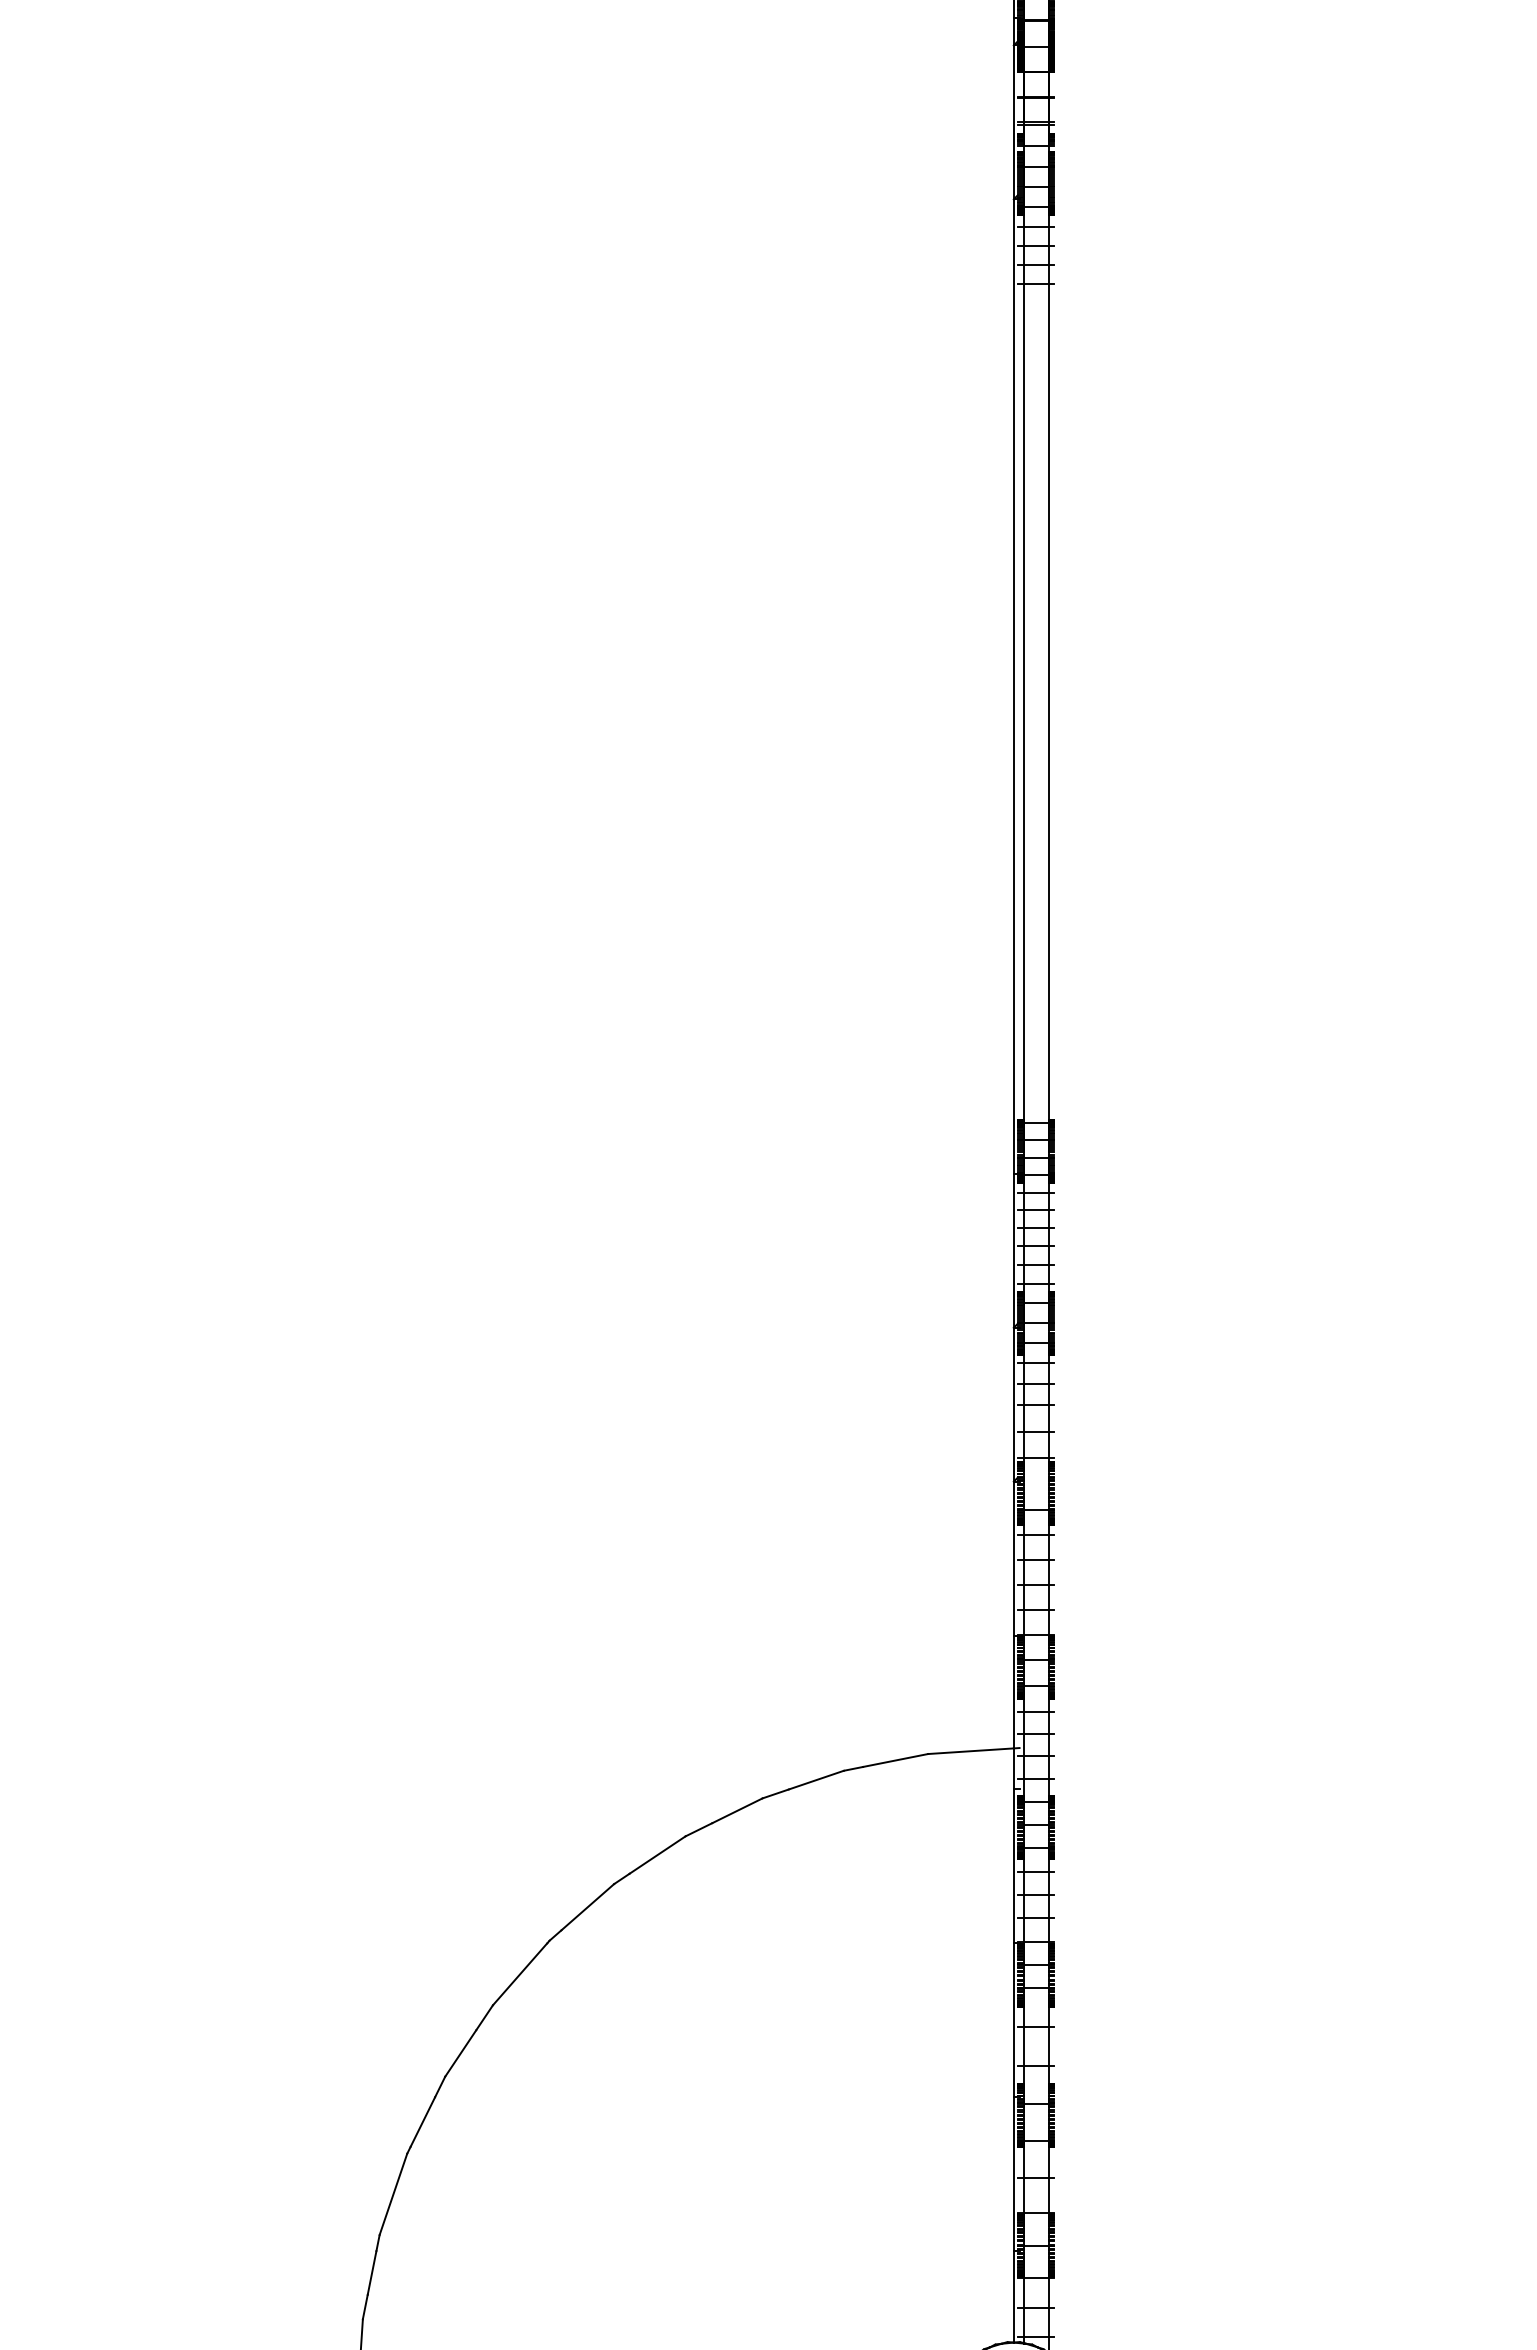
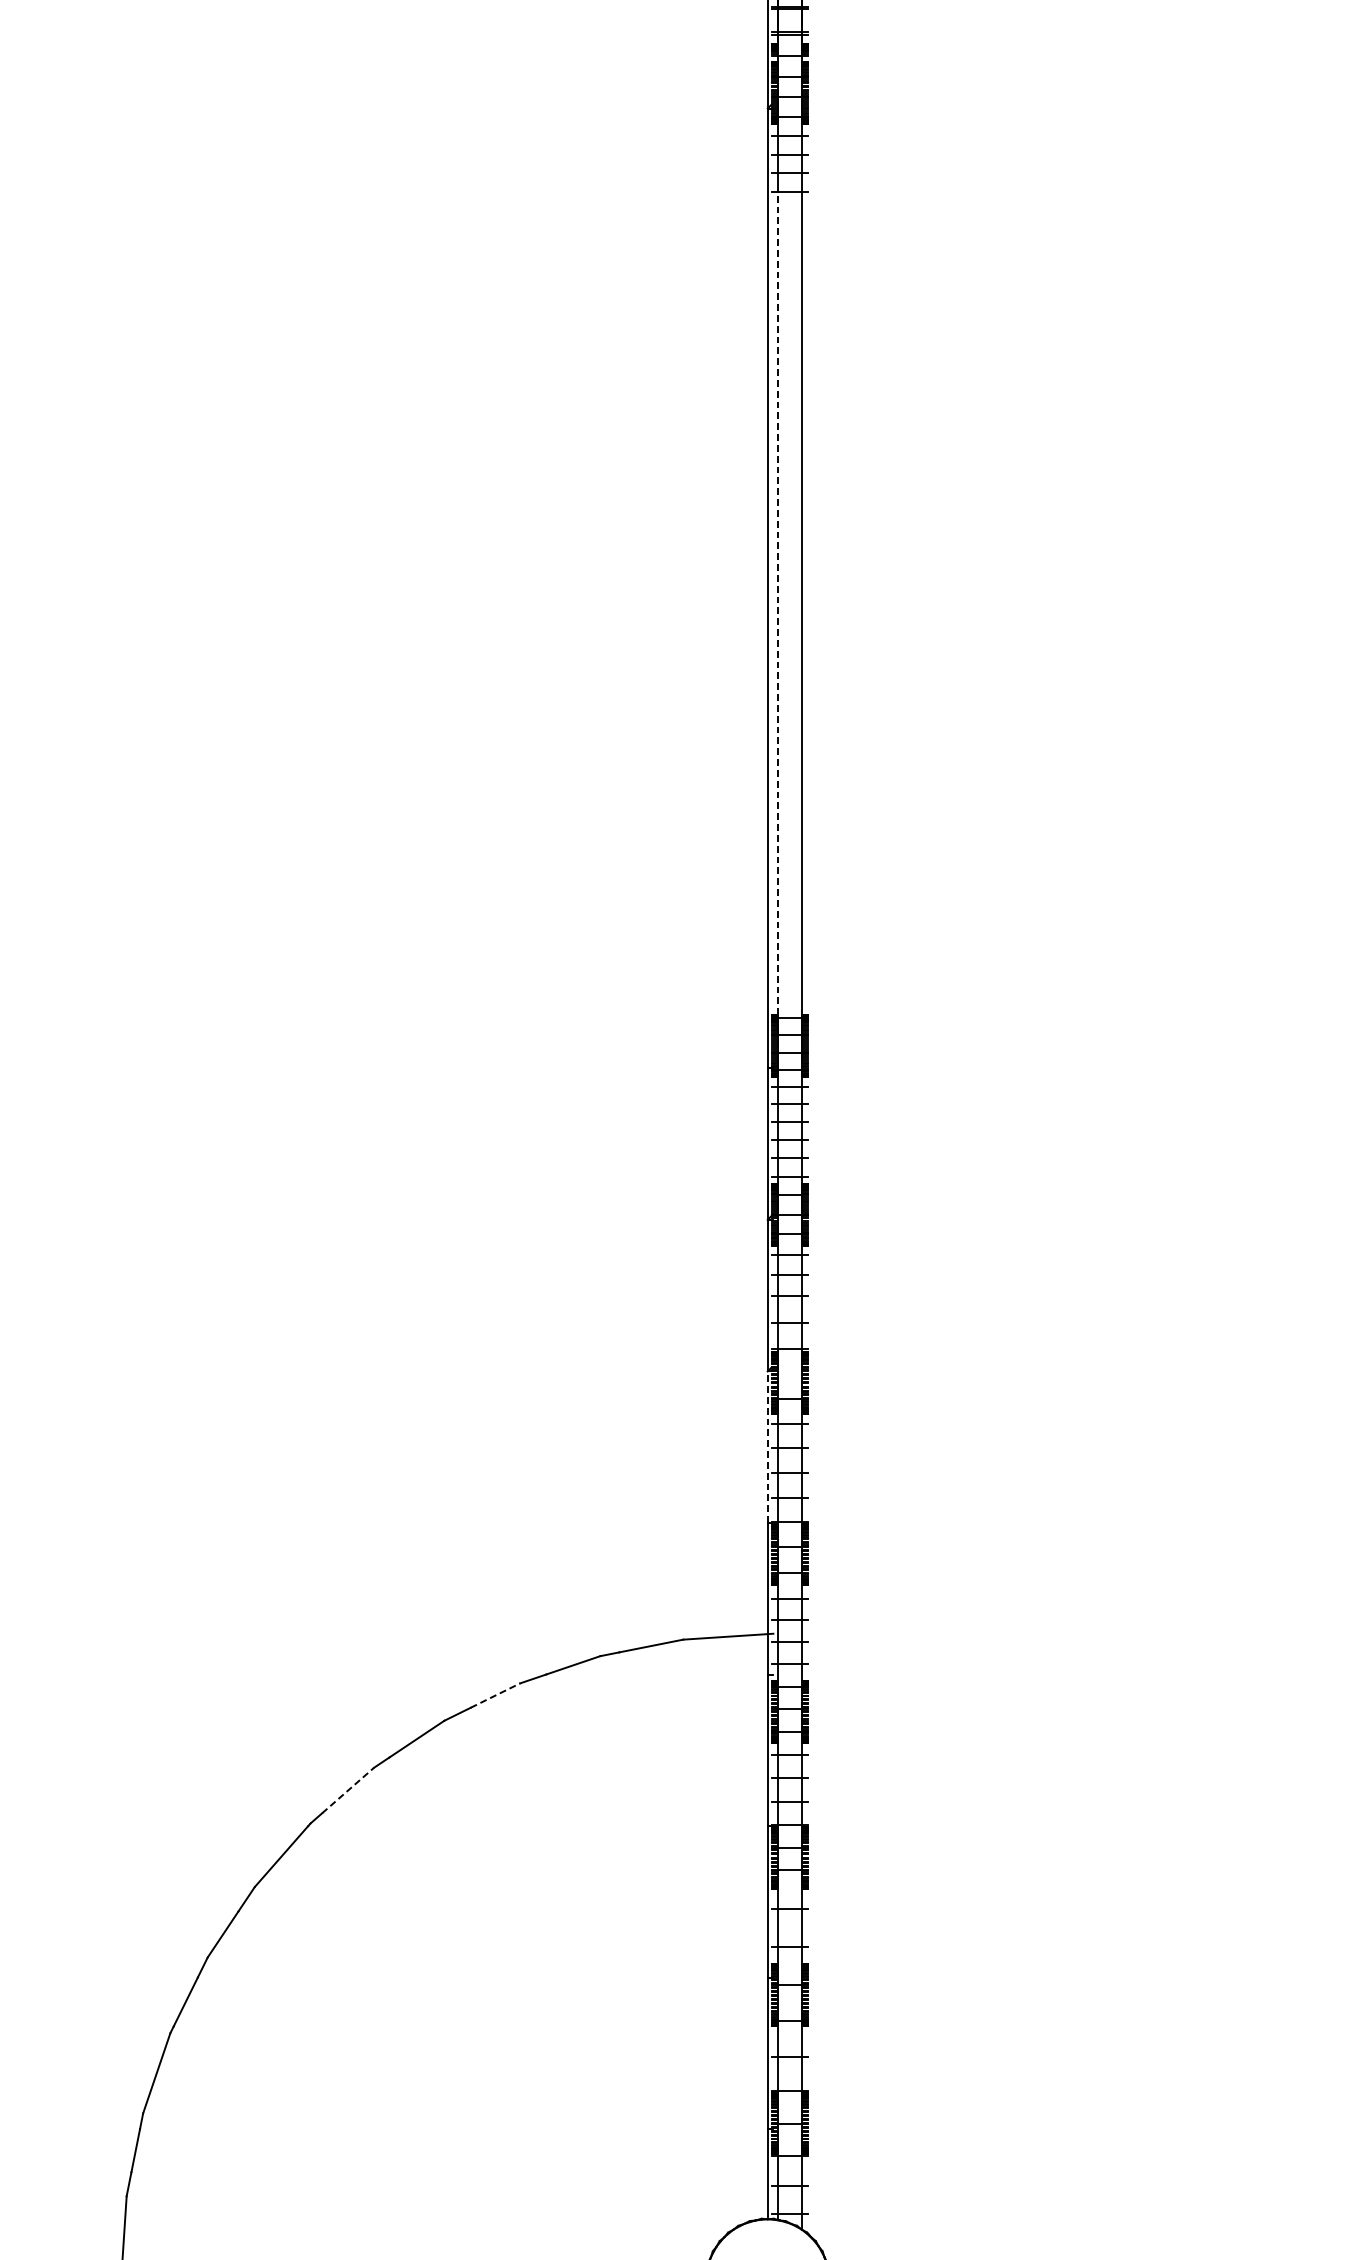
line: (1023, 701) -> (777, 603), solid -> dashed
line: (1013, 1558) -> (767, 1447), solid -> dashed
line: (737, 1810) -> (495, 1695), solid -> dashed
line: (588, 1906) -> (348, 1789), solid -> dashed

